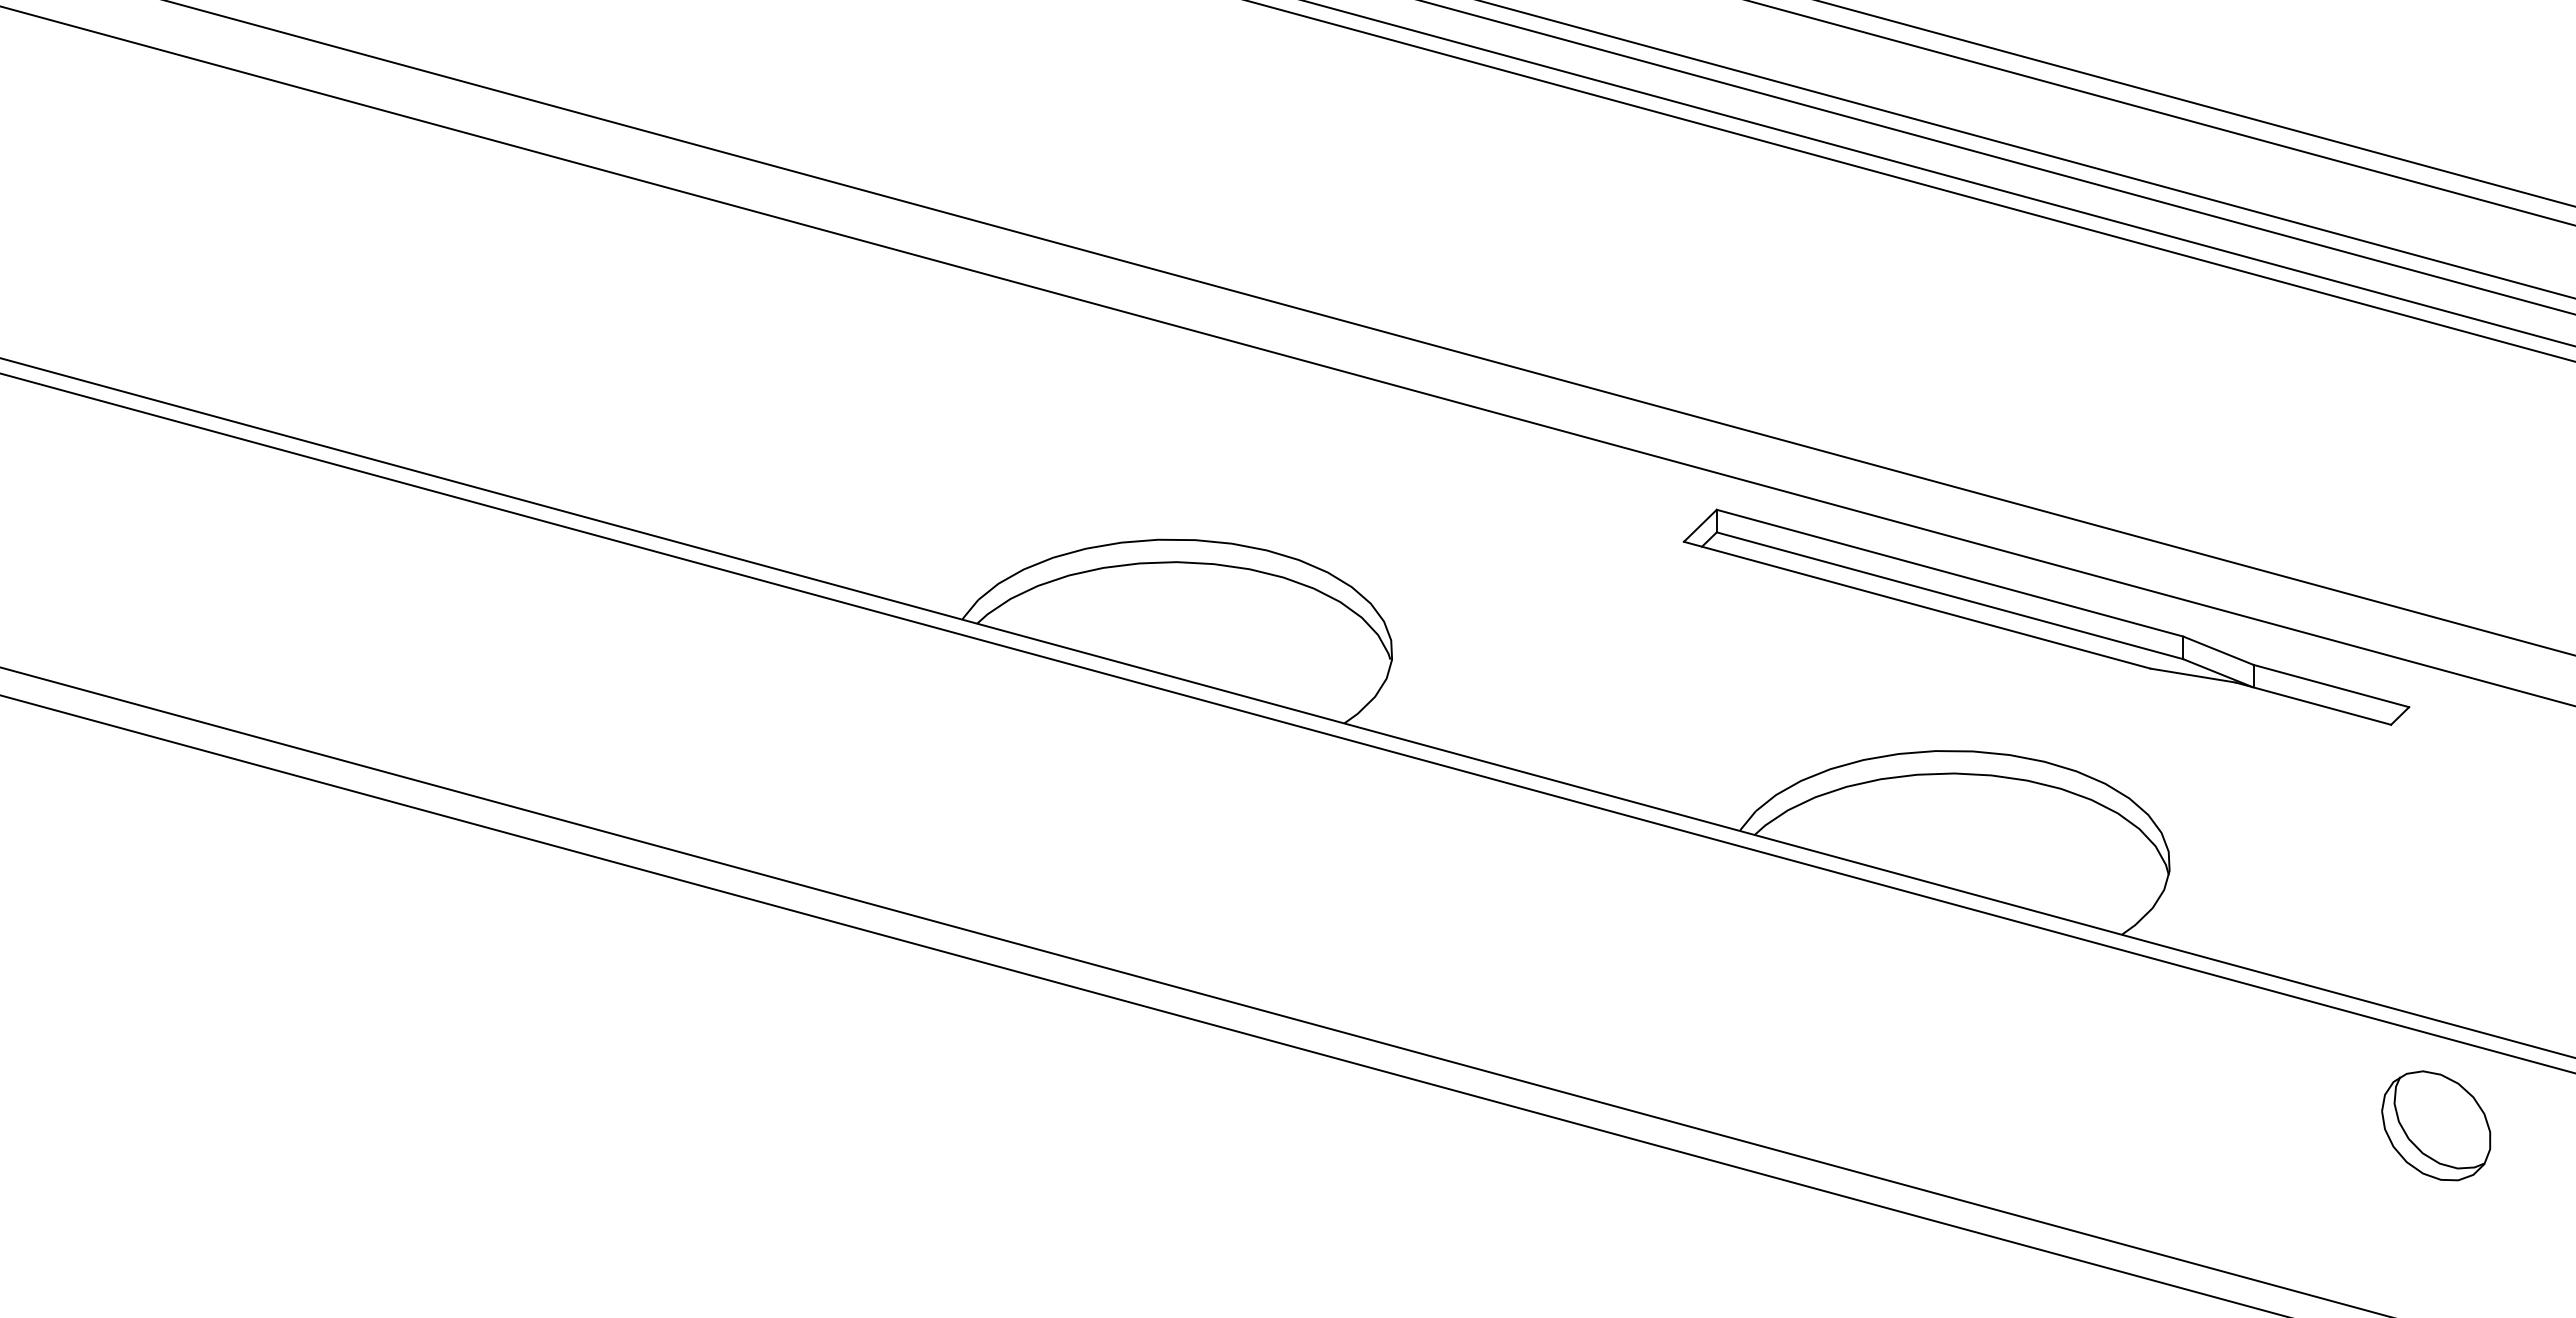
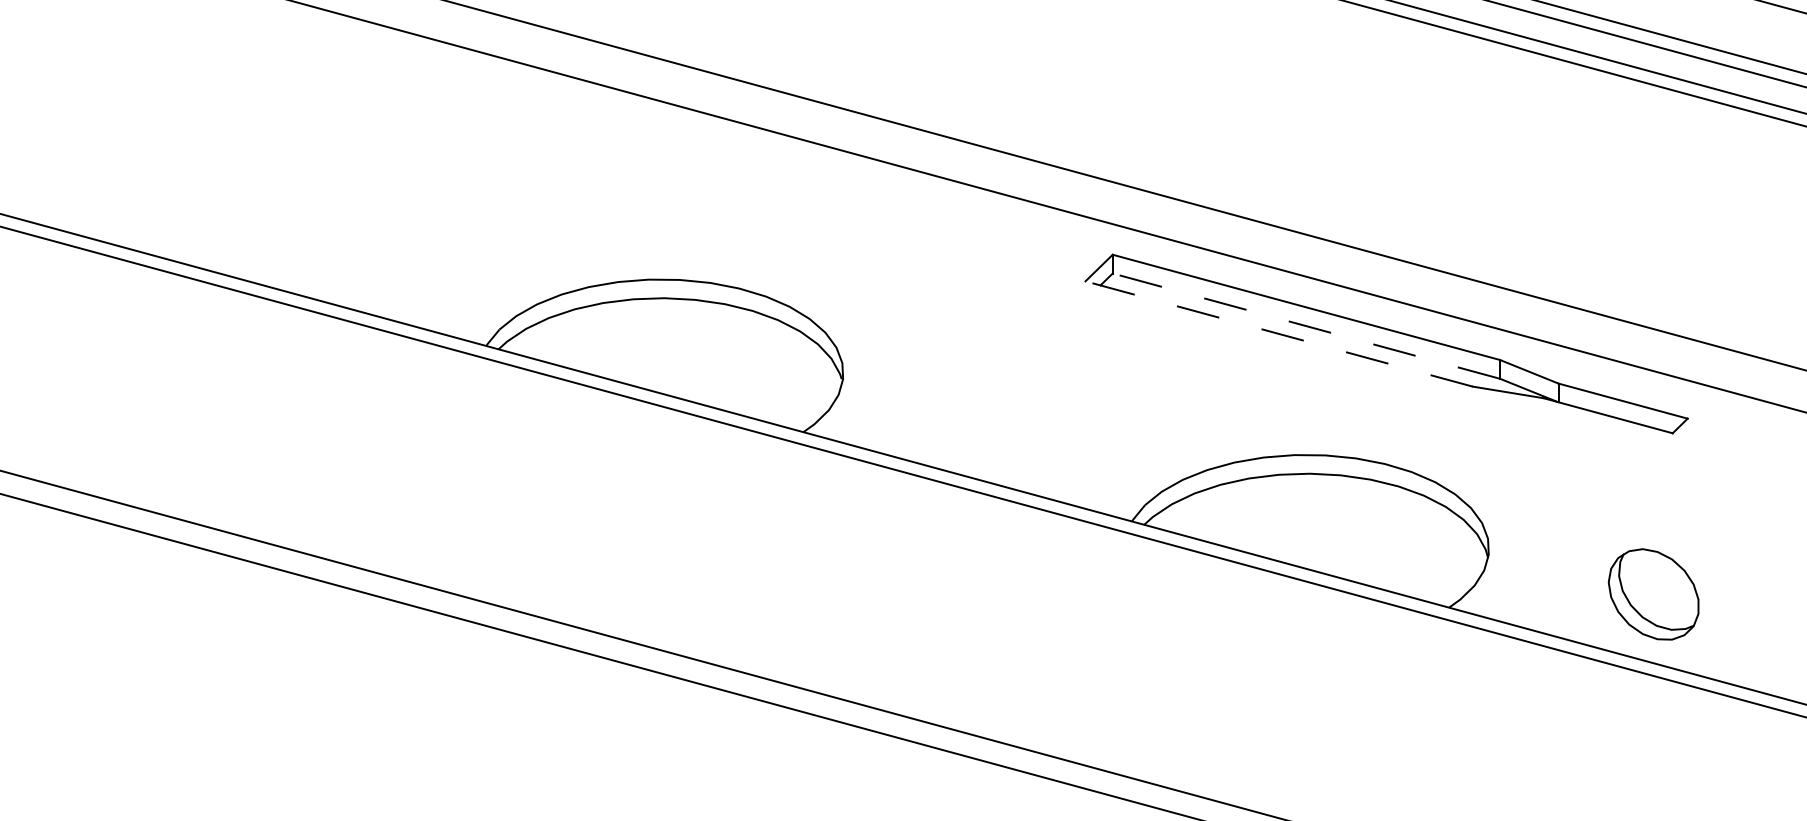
line: (1950, 595) -> (1306, 325), solid -> dashed
line: (1917, 605) -> (1279, 334), solid -> dashed
part: (2436, 1125) -> (1653, 594), moved

